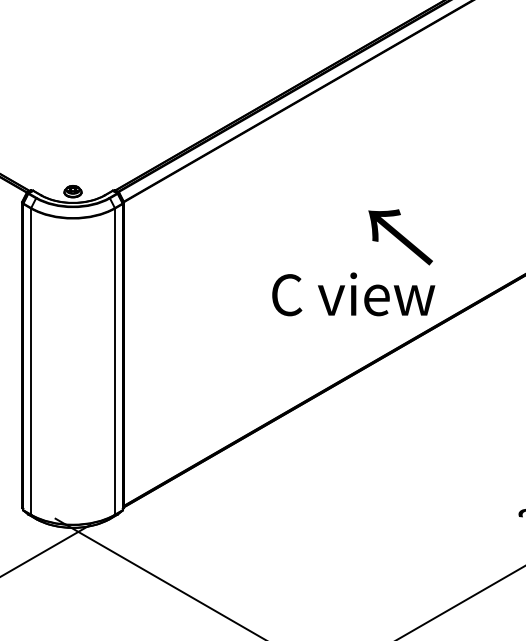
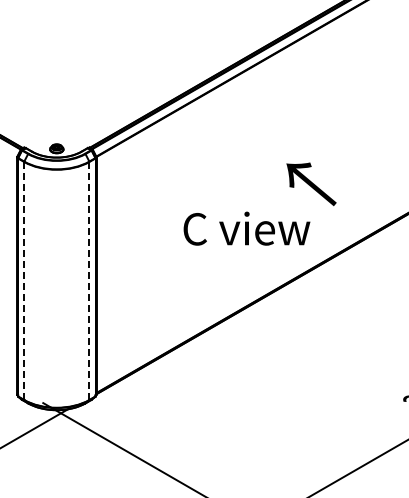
text: (353, 294) -> (246, 228), moved
line: (31, 361) -> (24, 280), solid -> dashed
line: (115, 361) -> (89, 280), solid -> dashed

